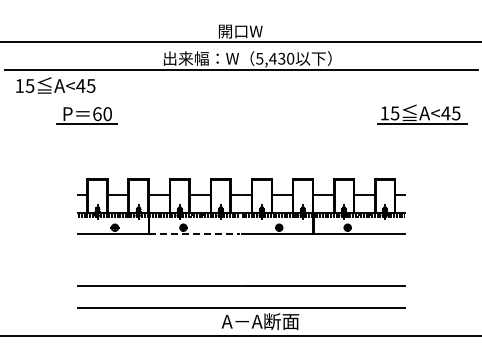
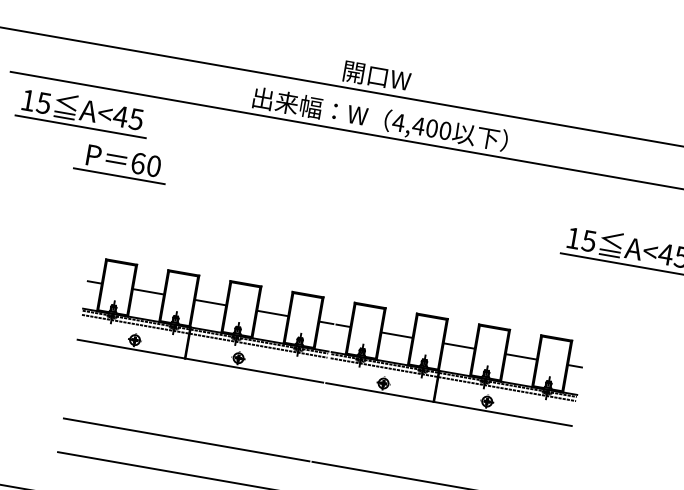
text: (270, 58) -> (415, 125), 5,430 -> 4,400
line: (56, 97) -> (80, 127), added
line: (195, 233) -> (255, 370), dashed -> solid

